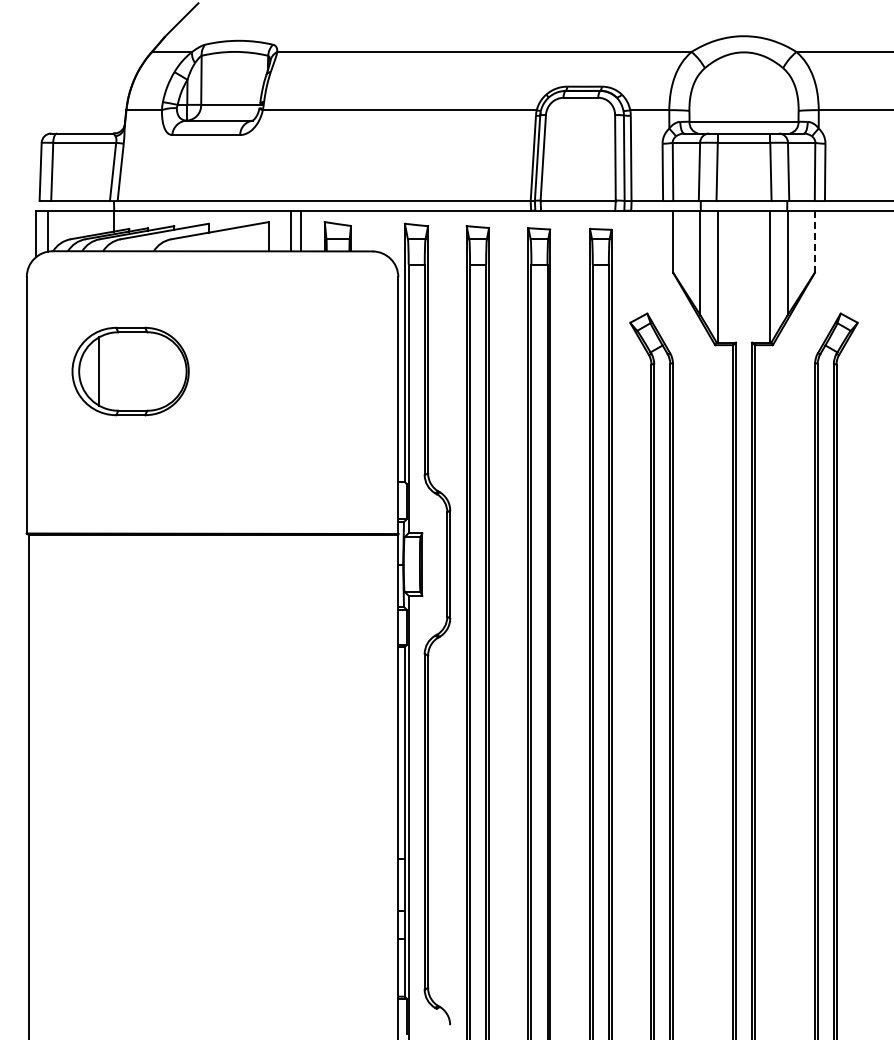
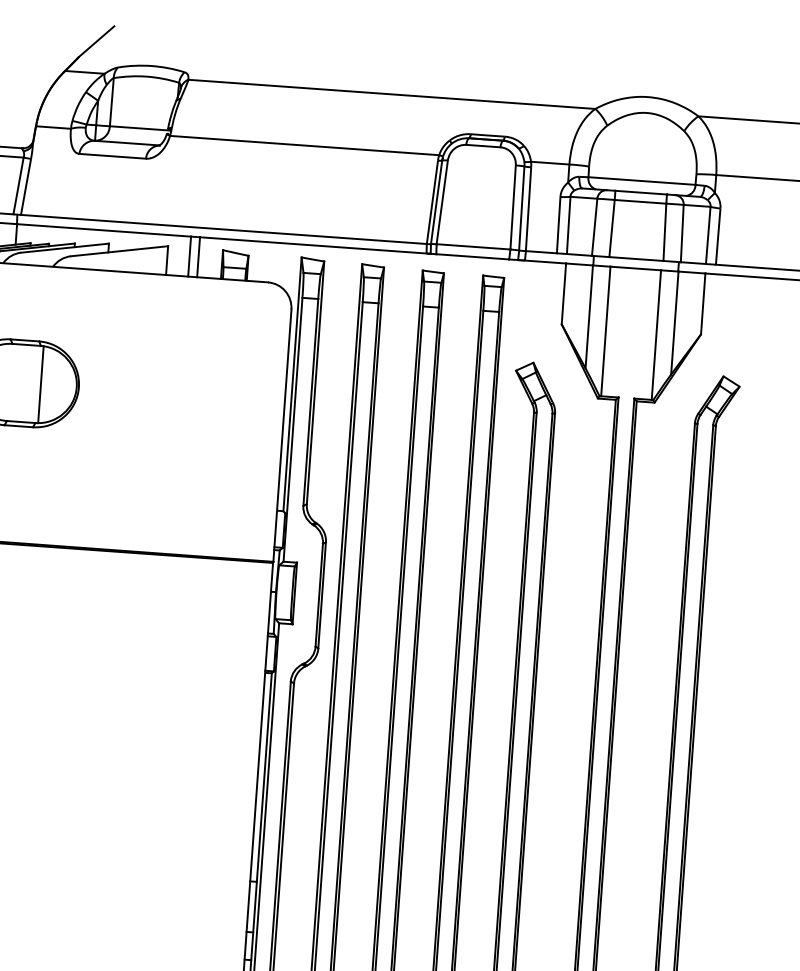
line: (814, 241) -> (702, 303), dashed -> solid
line: (150, 371) -> (41, 384), added

